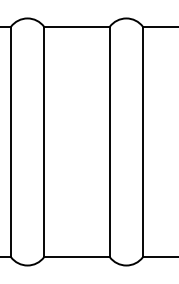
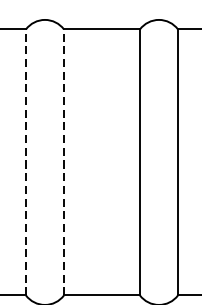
line: (11, 141) -> (26, 161), solid -> dashed
line: (44, 141) -> (64, 161), solid -> dashed

